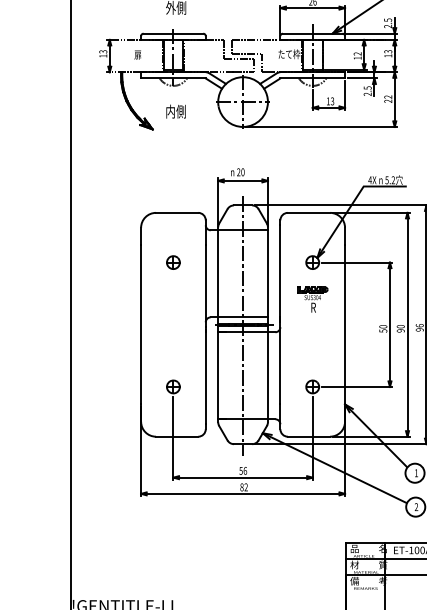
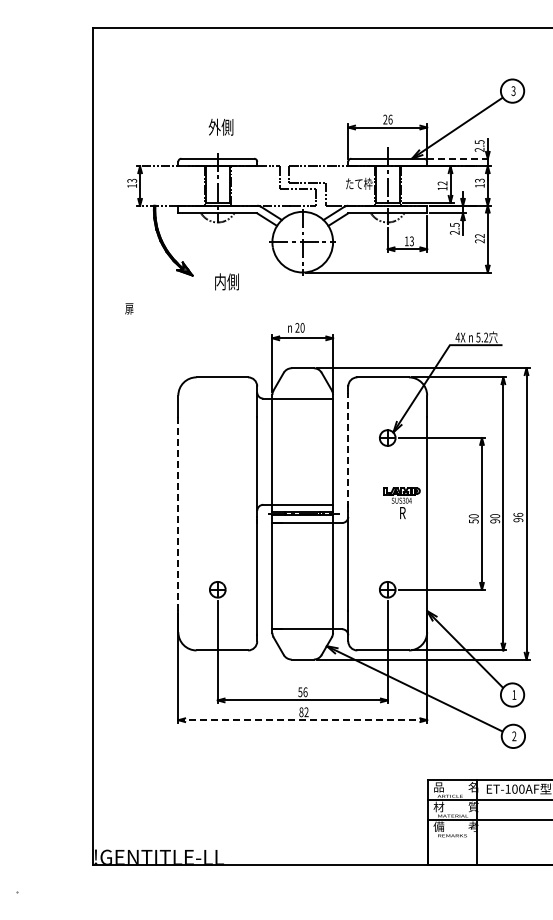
line: (371, 33) -> (459, 158), solid -> dashed
text: (137, 54) -> (129, 308), moved
text: (175, 111) -> (226, 281), moved
part: (173, 262) -> (217, 437), removed
line: (280, 272) -> (348, 450), solid -> dashed
part: (312, 299) -> (401, 503), moved
line: (141, 324) -> (178, 513), solid -> dashed
line: (242, 325) -> (302, 514), removed
line: (243, 494) -> (303, 720), solid -> dashed

